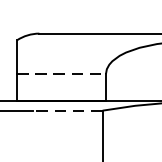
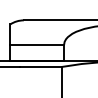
line: (61, 73) -> (37, 44), dashed -> solid
line: (66, 109) -> (40, 66), dashed -> solid

